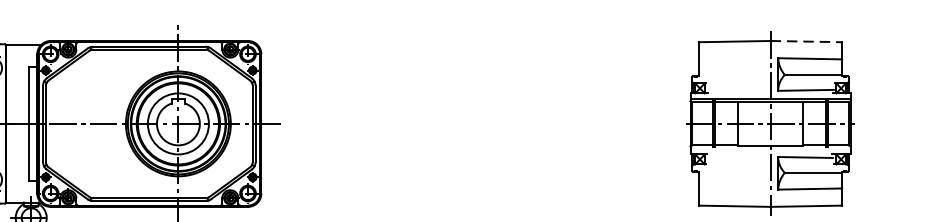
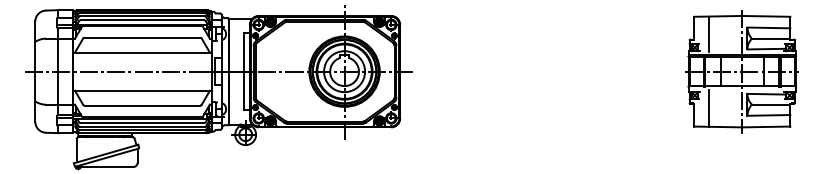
line: (806, 41) -> (766, 16), dashed -> solid
line: (720, 68) -> (708, 34), added
line: (720, 178) -> (708, 108), added

